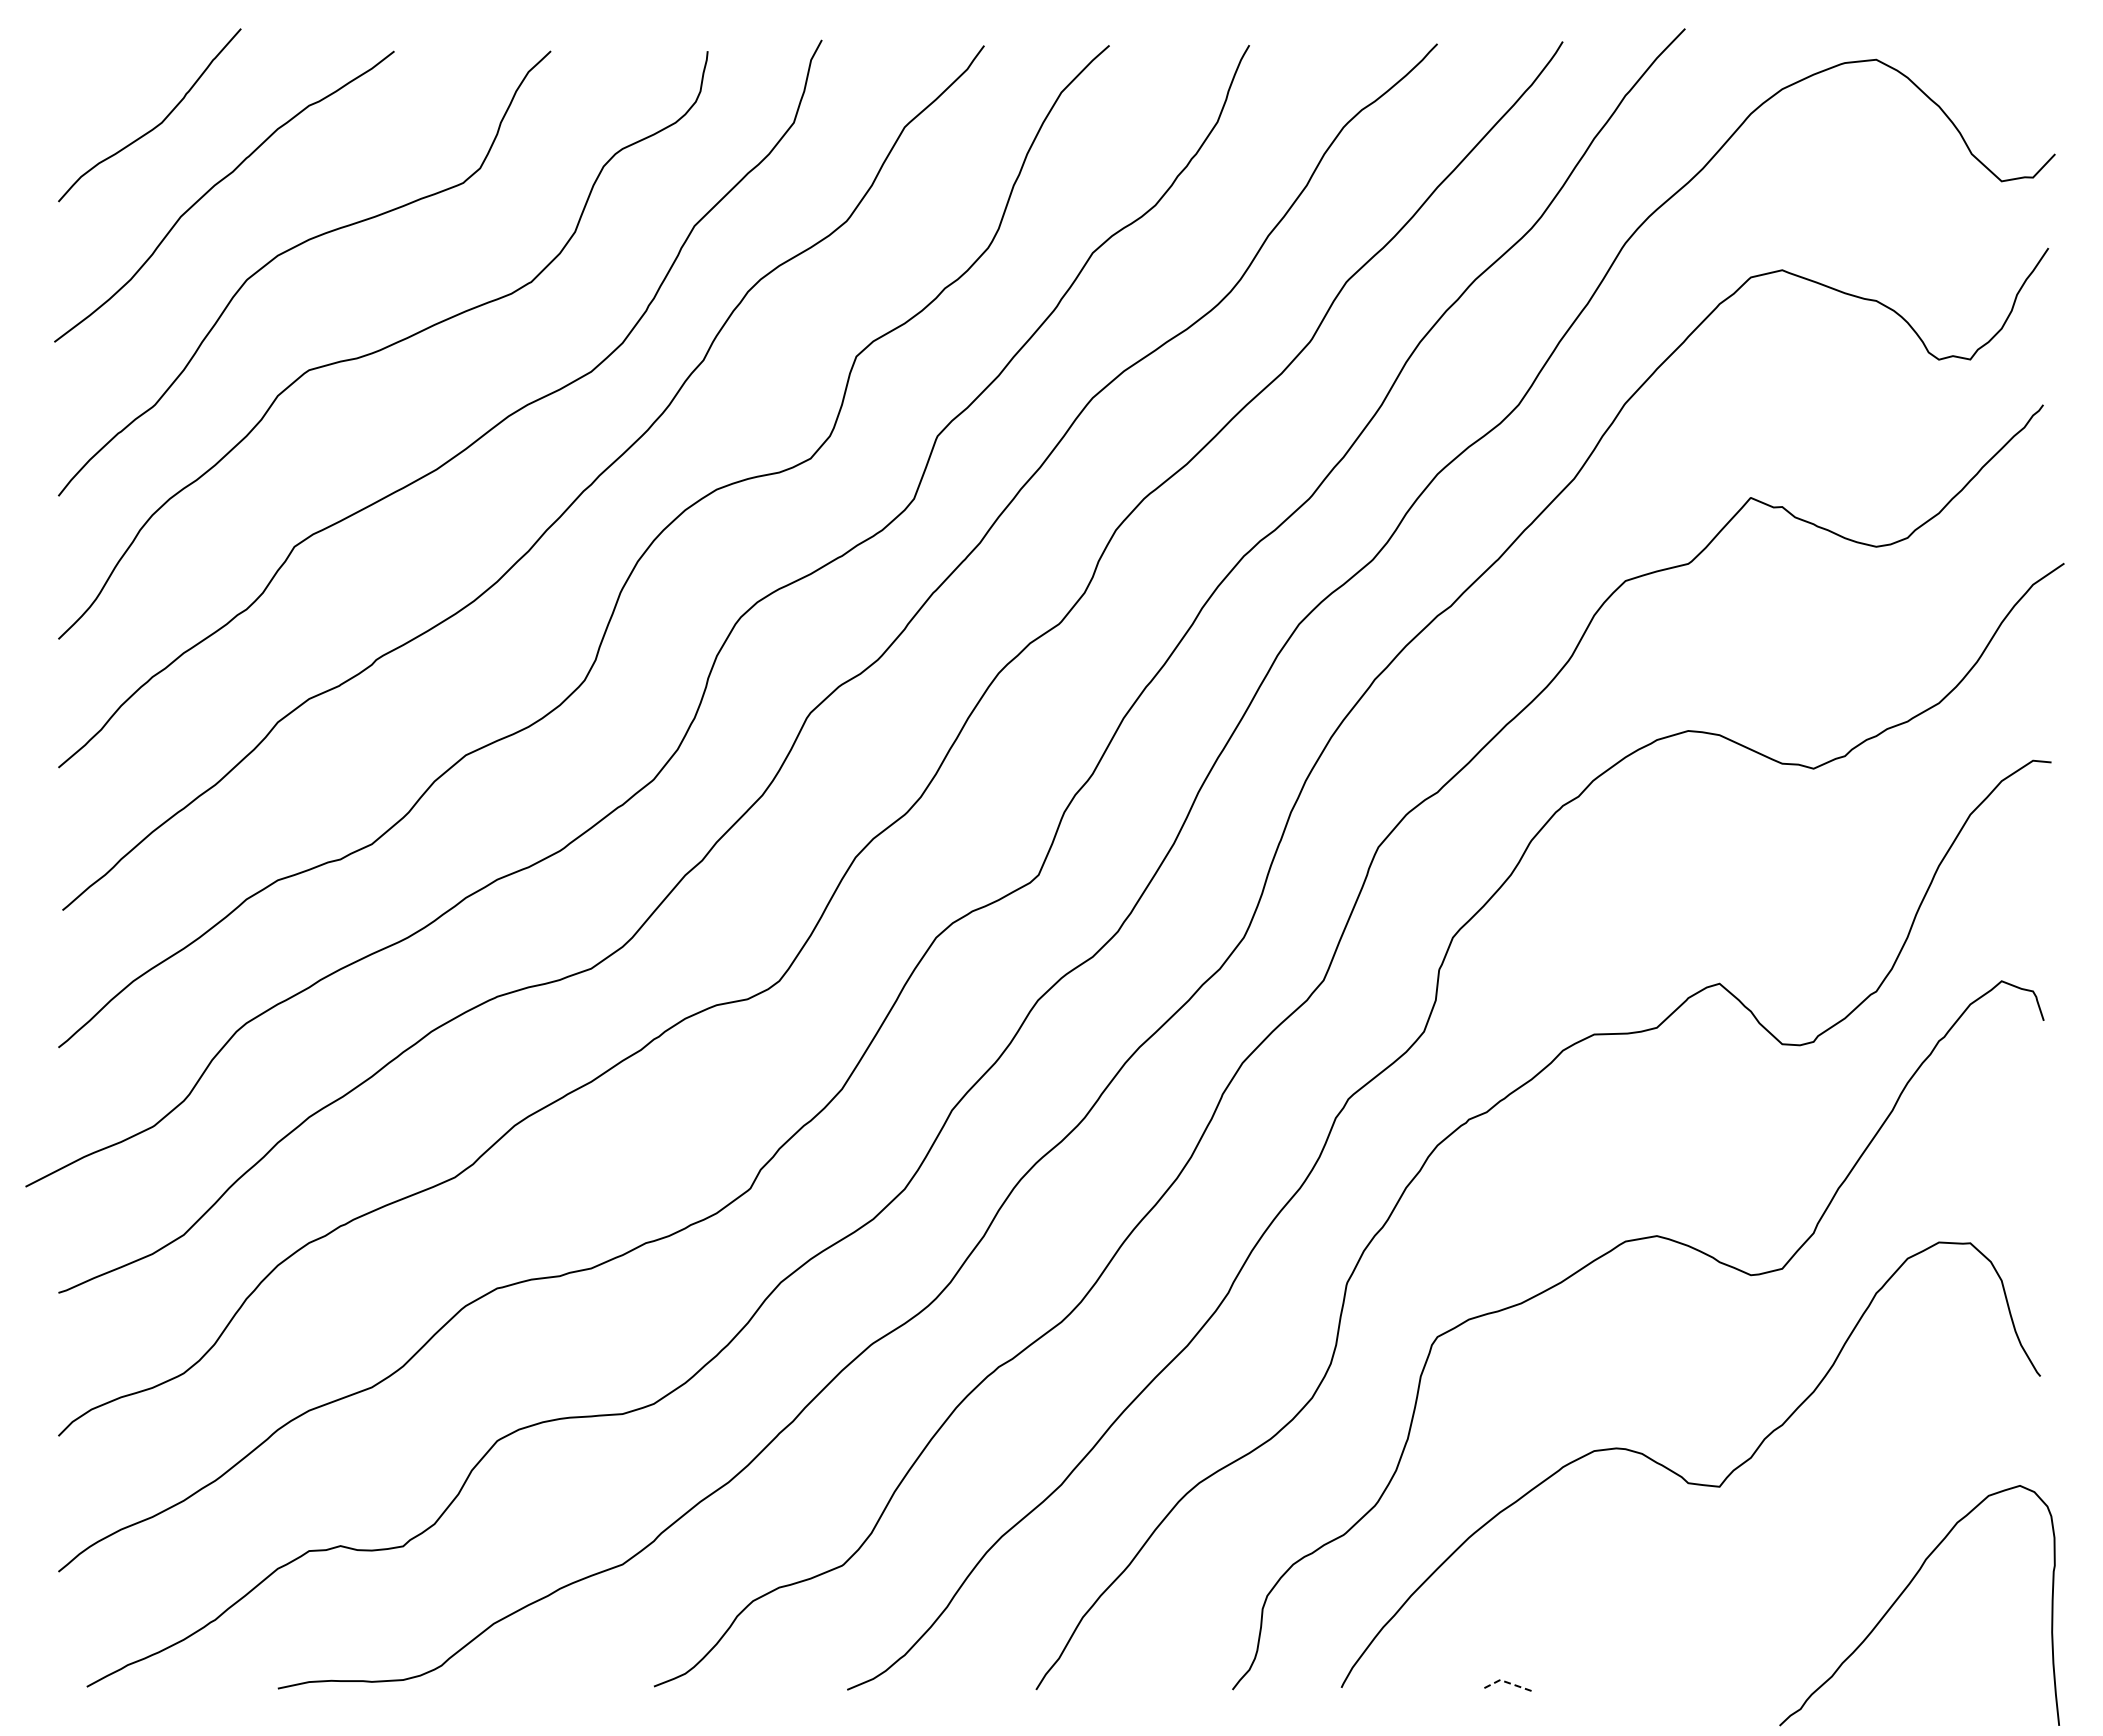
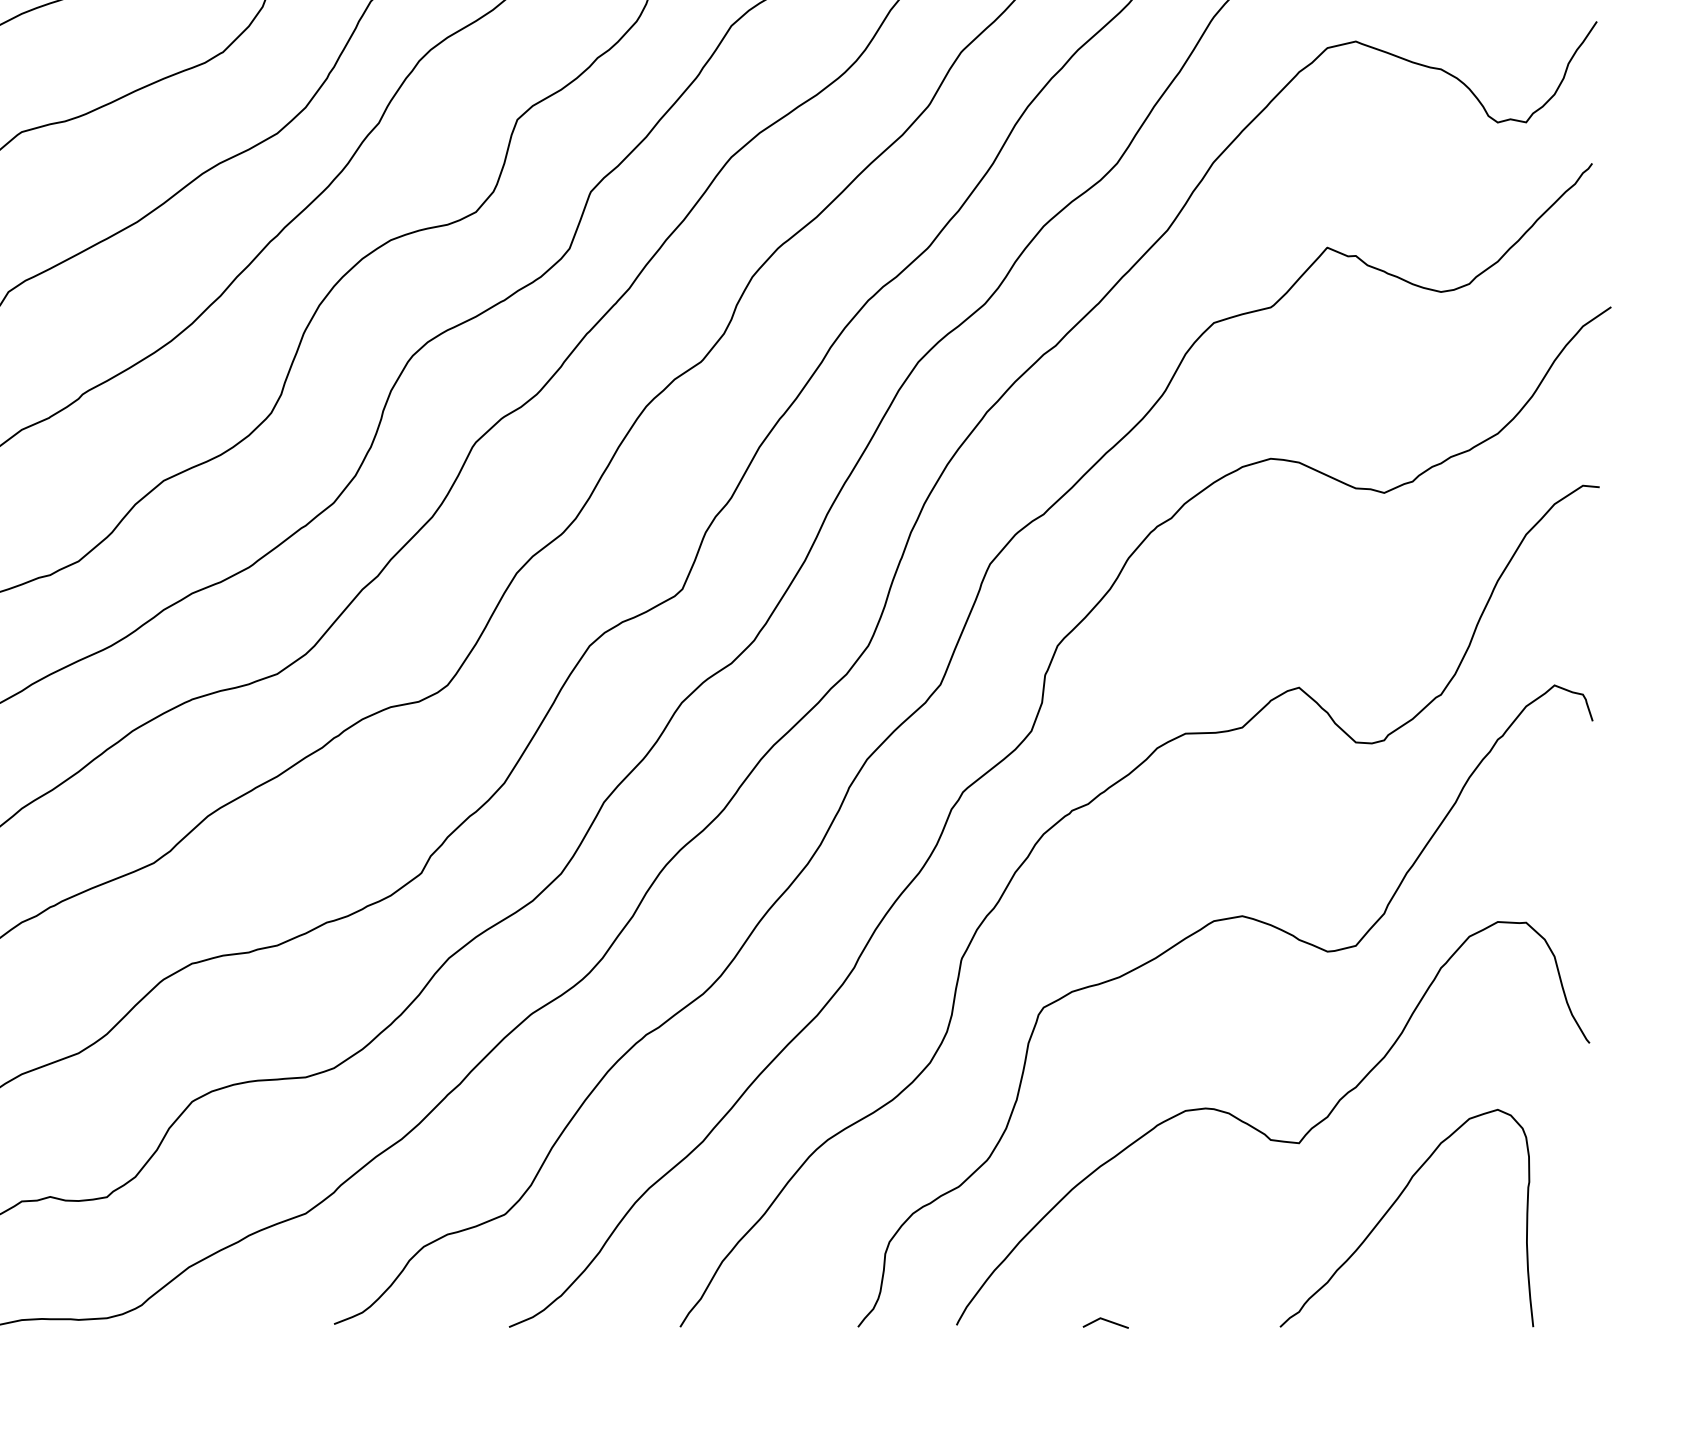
curve: (1903, 1593) -> (1392, 1207), moved
line: (1504, 1681) -> (1104, 1319), dashed -> solid

